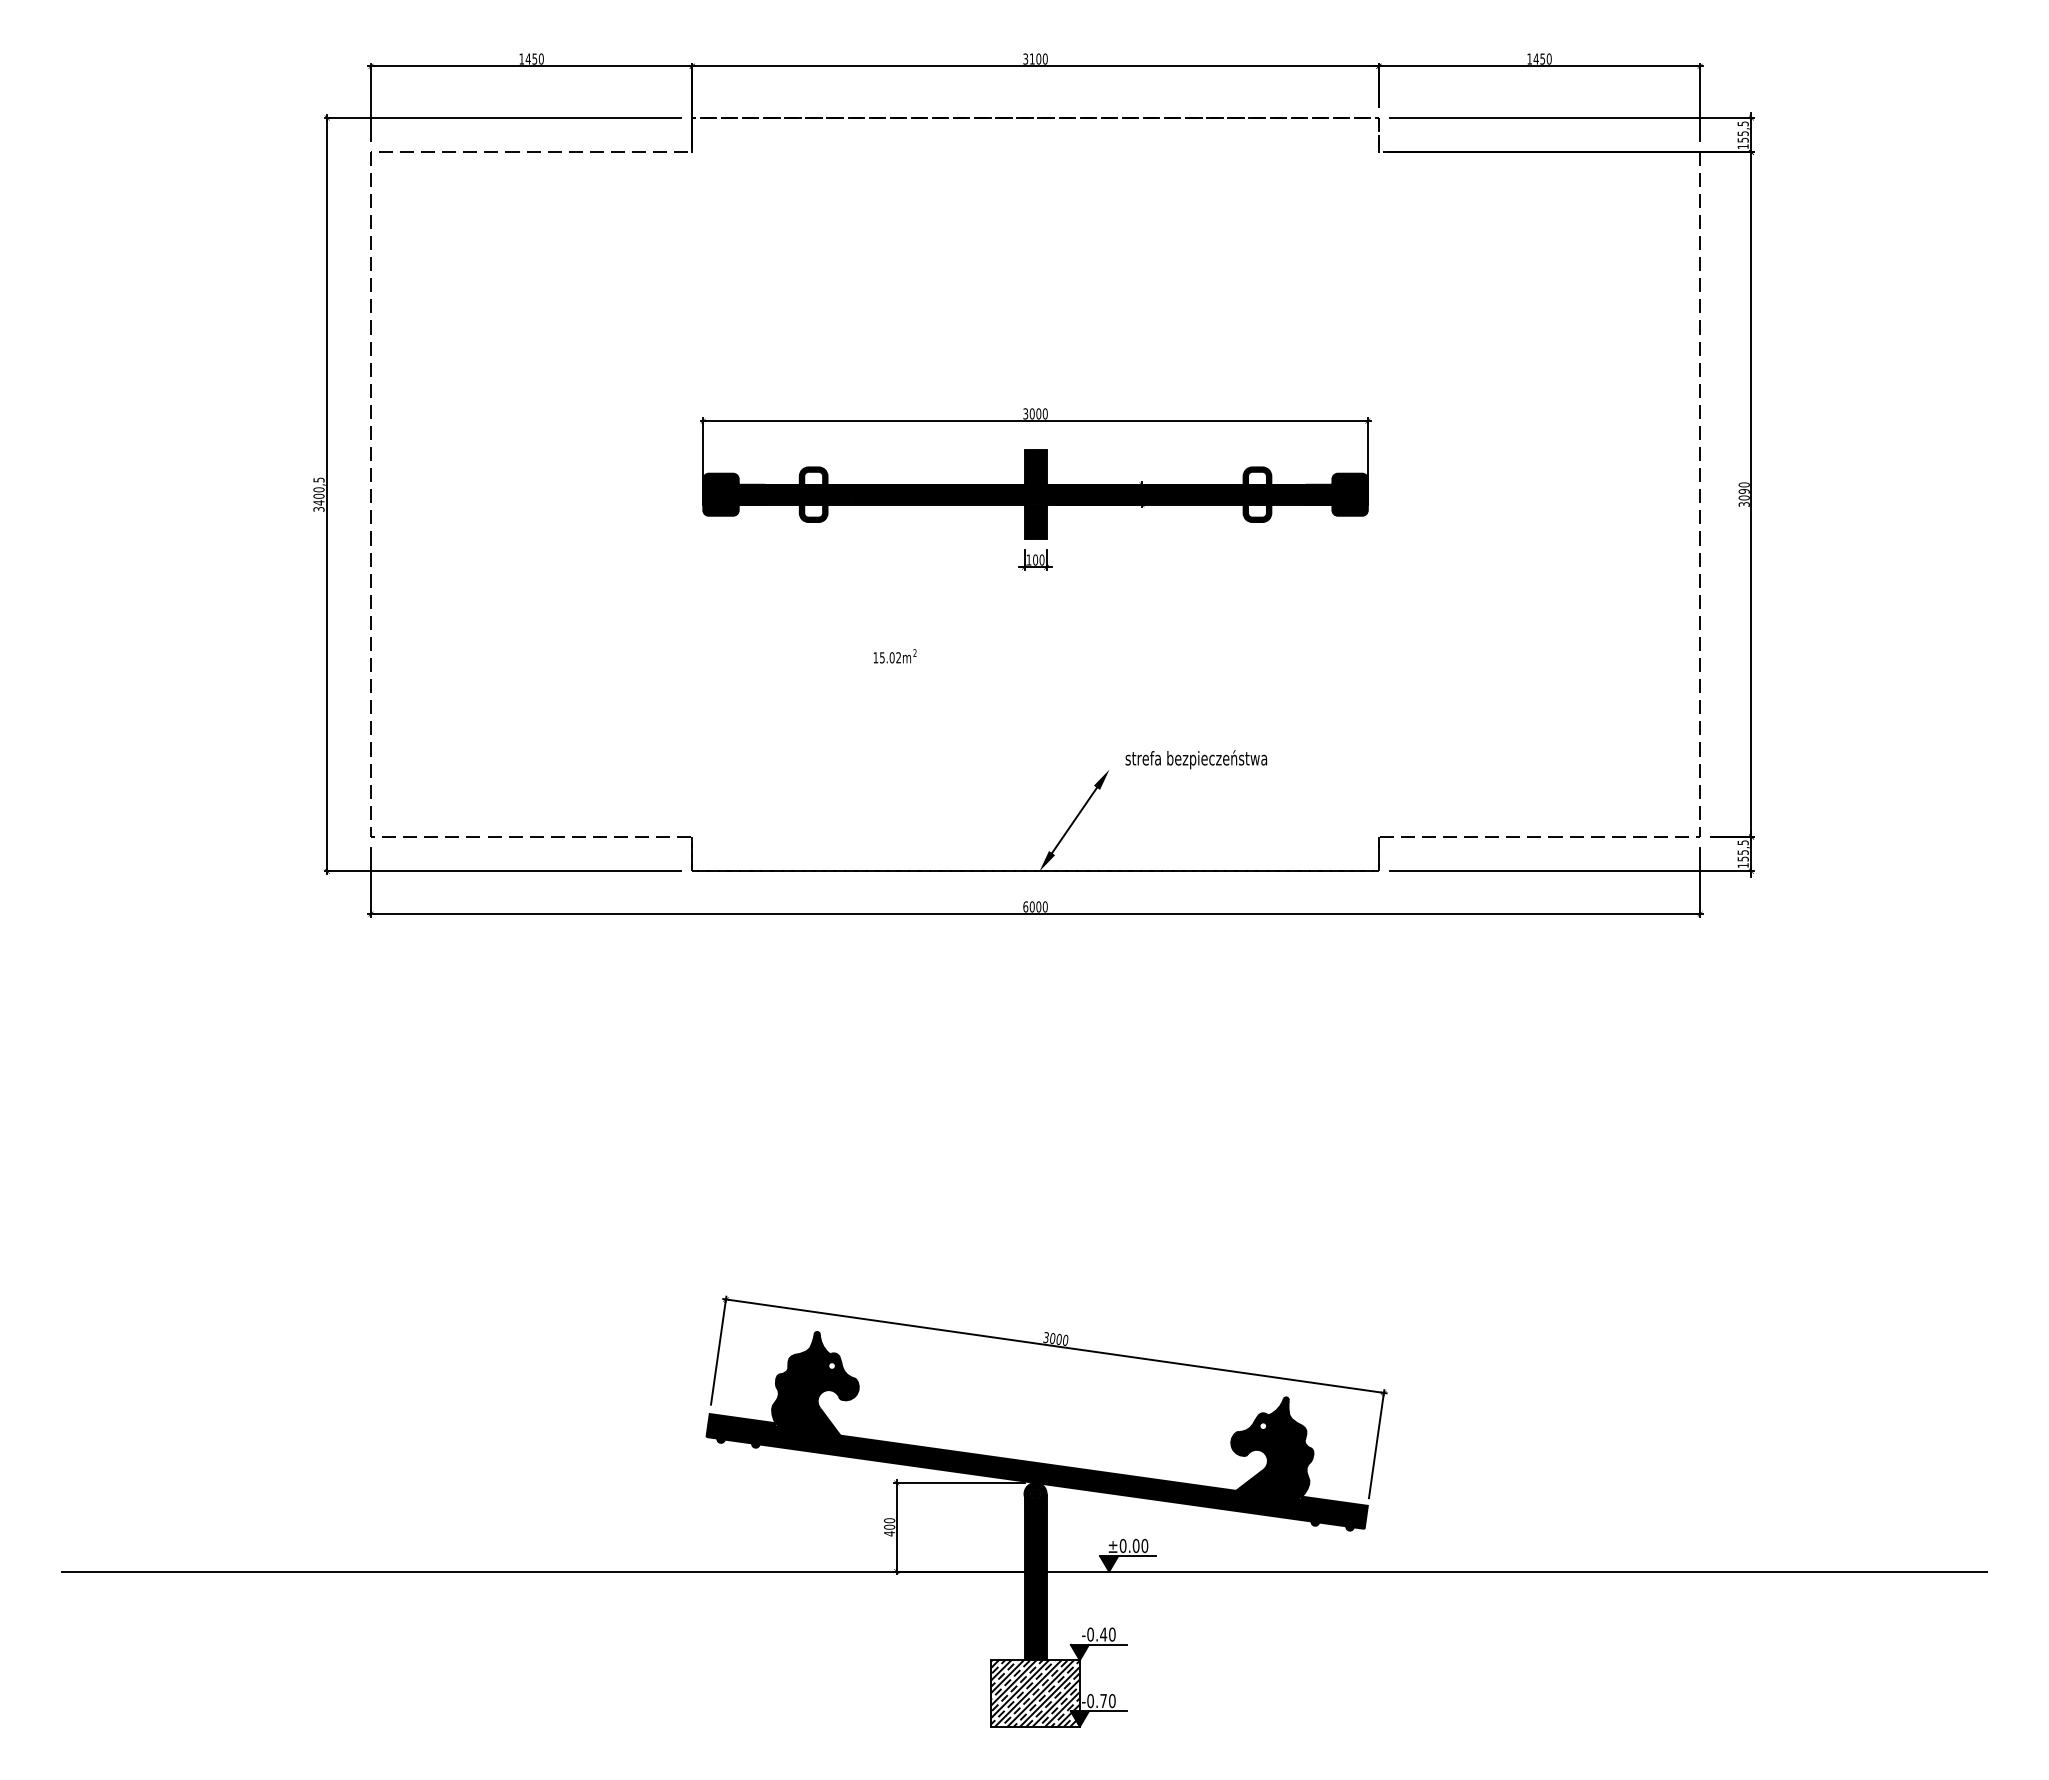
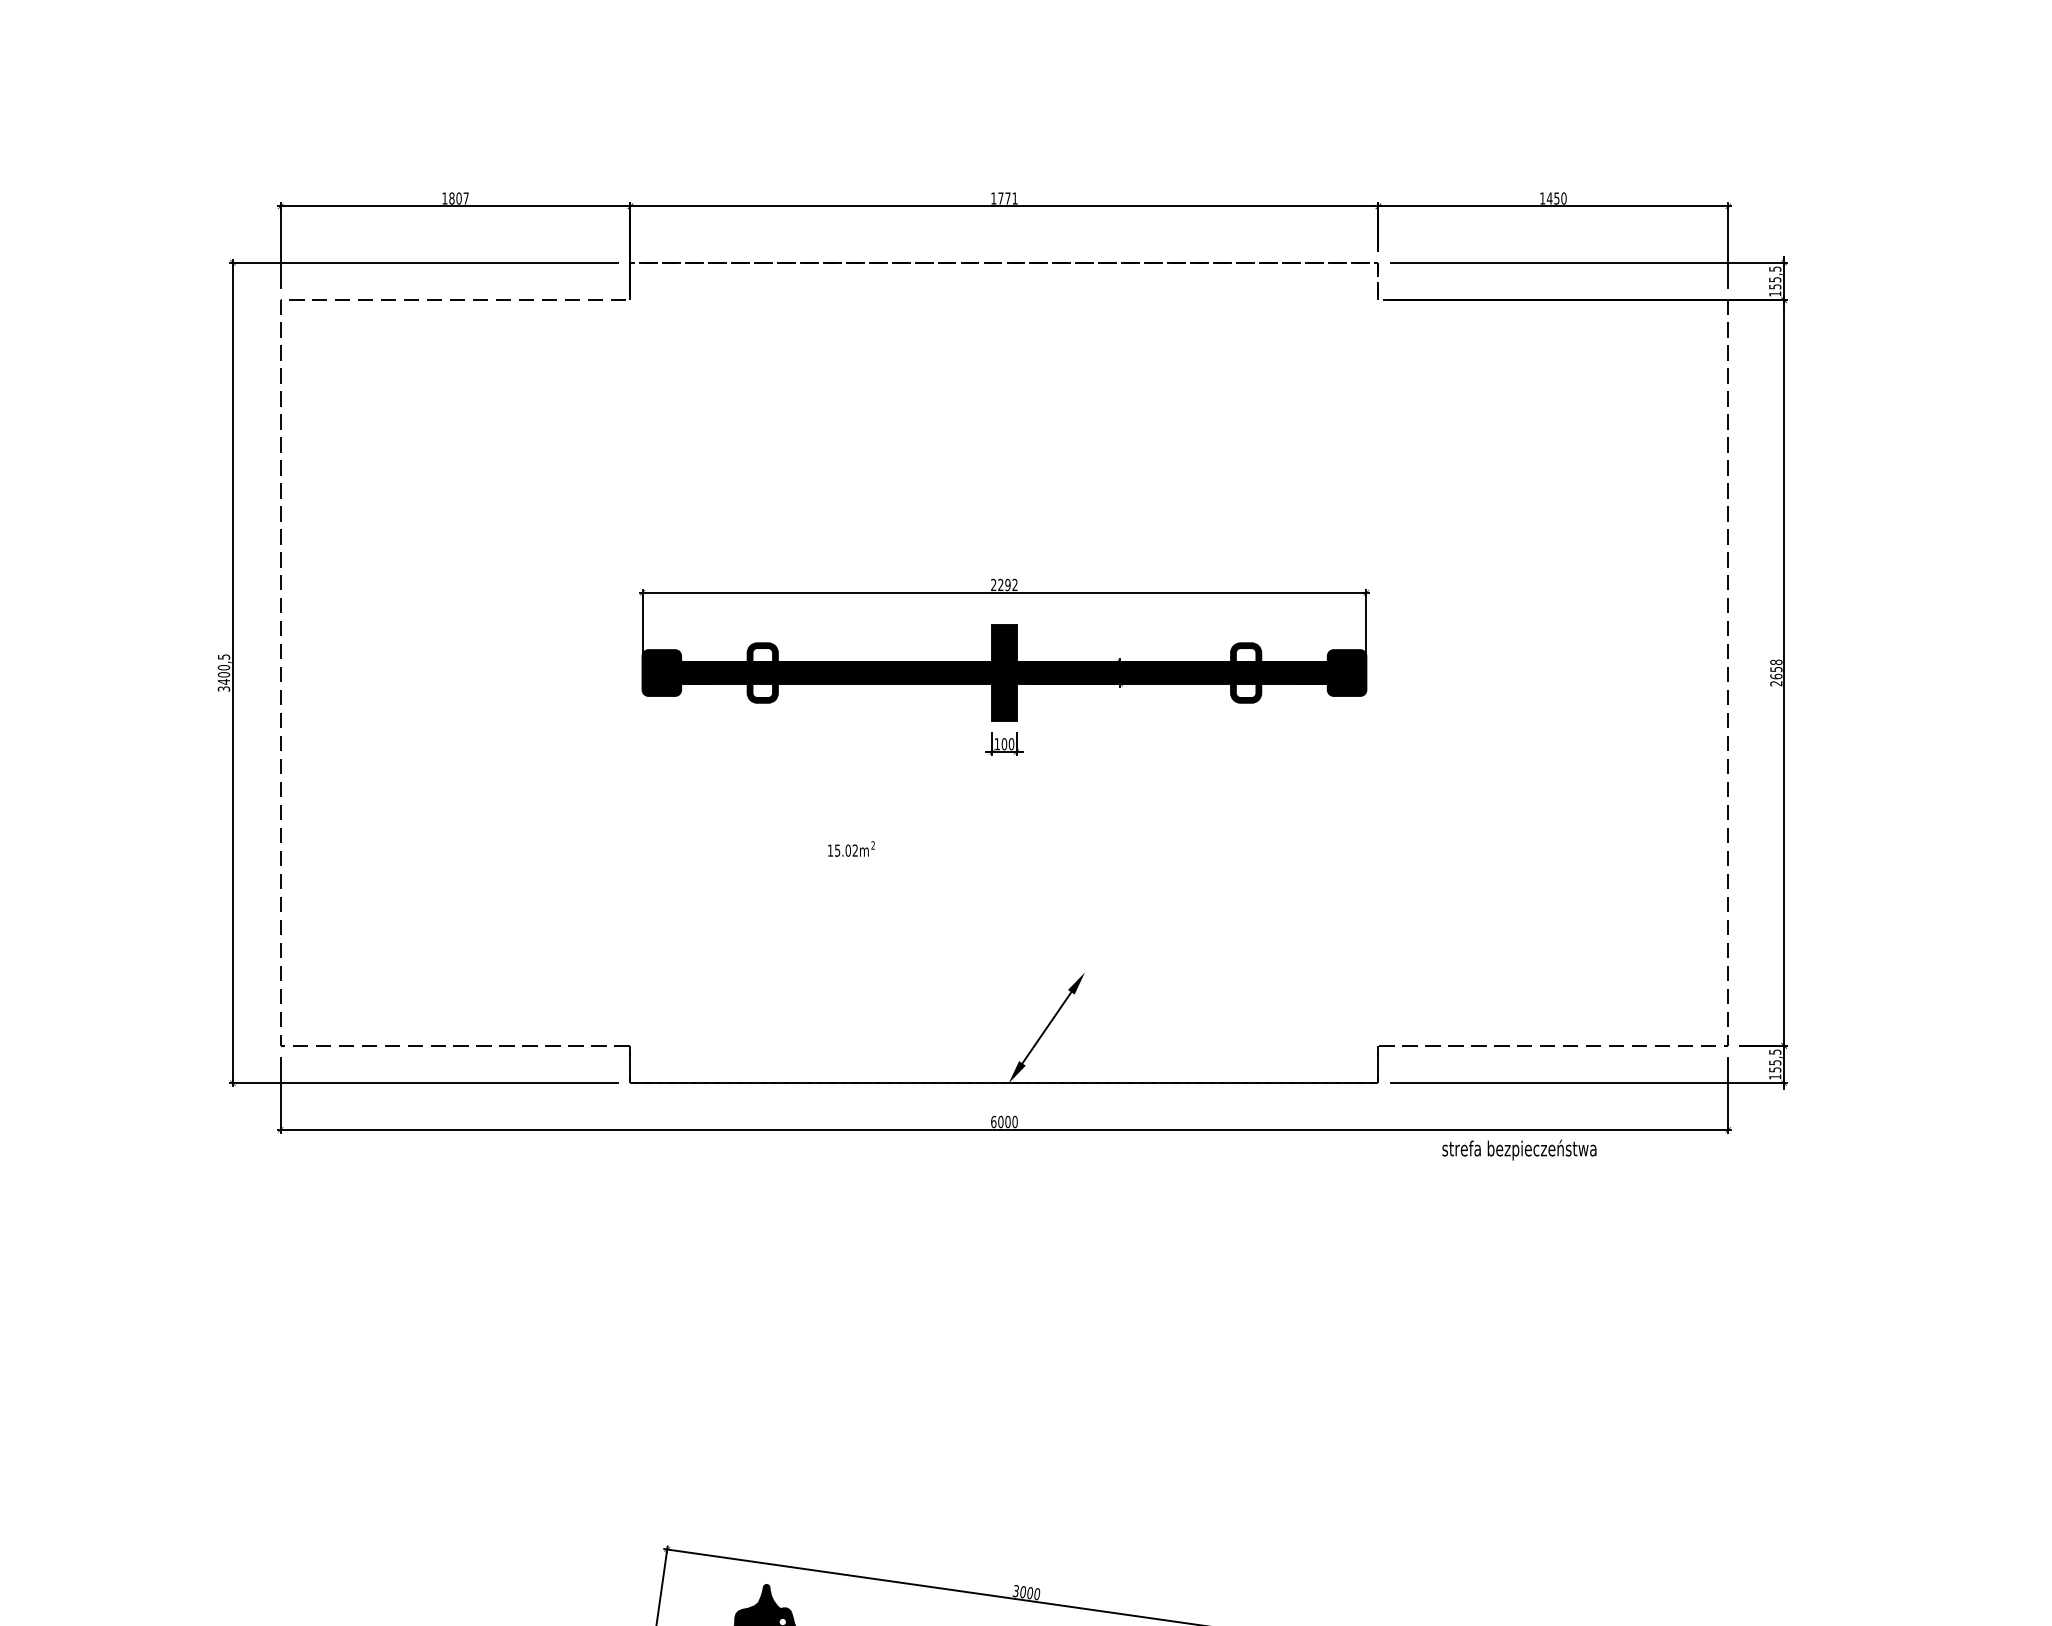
text: (534, 58) -> (458, 197), 1450 -> 1807
text: (1035, 58) -> (1004, 197), 3100 -> 1771
text: (1035, 413) -> (1004, 584), 3000 -> 2292
text: (1743, 494) -> (1775, 672), 3090 -> 2658
text: (1196, 759) -> (1519, 1149), moved

